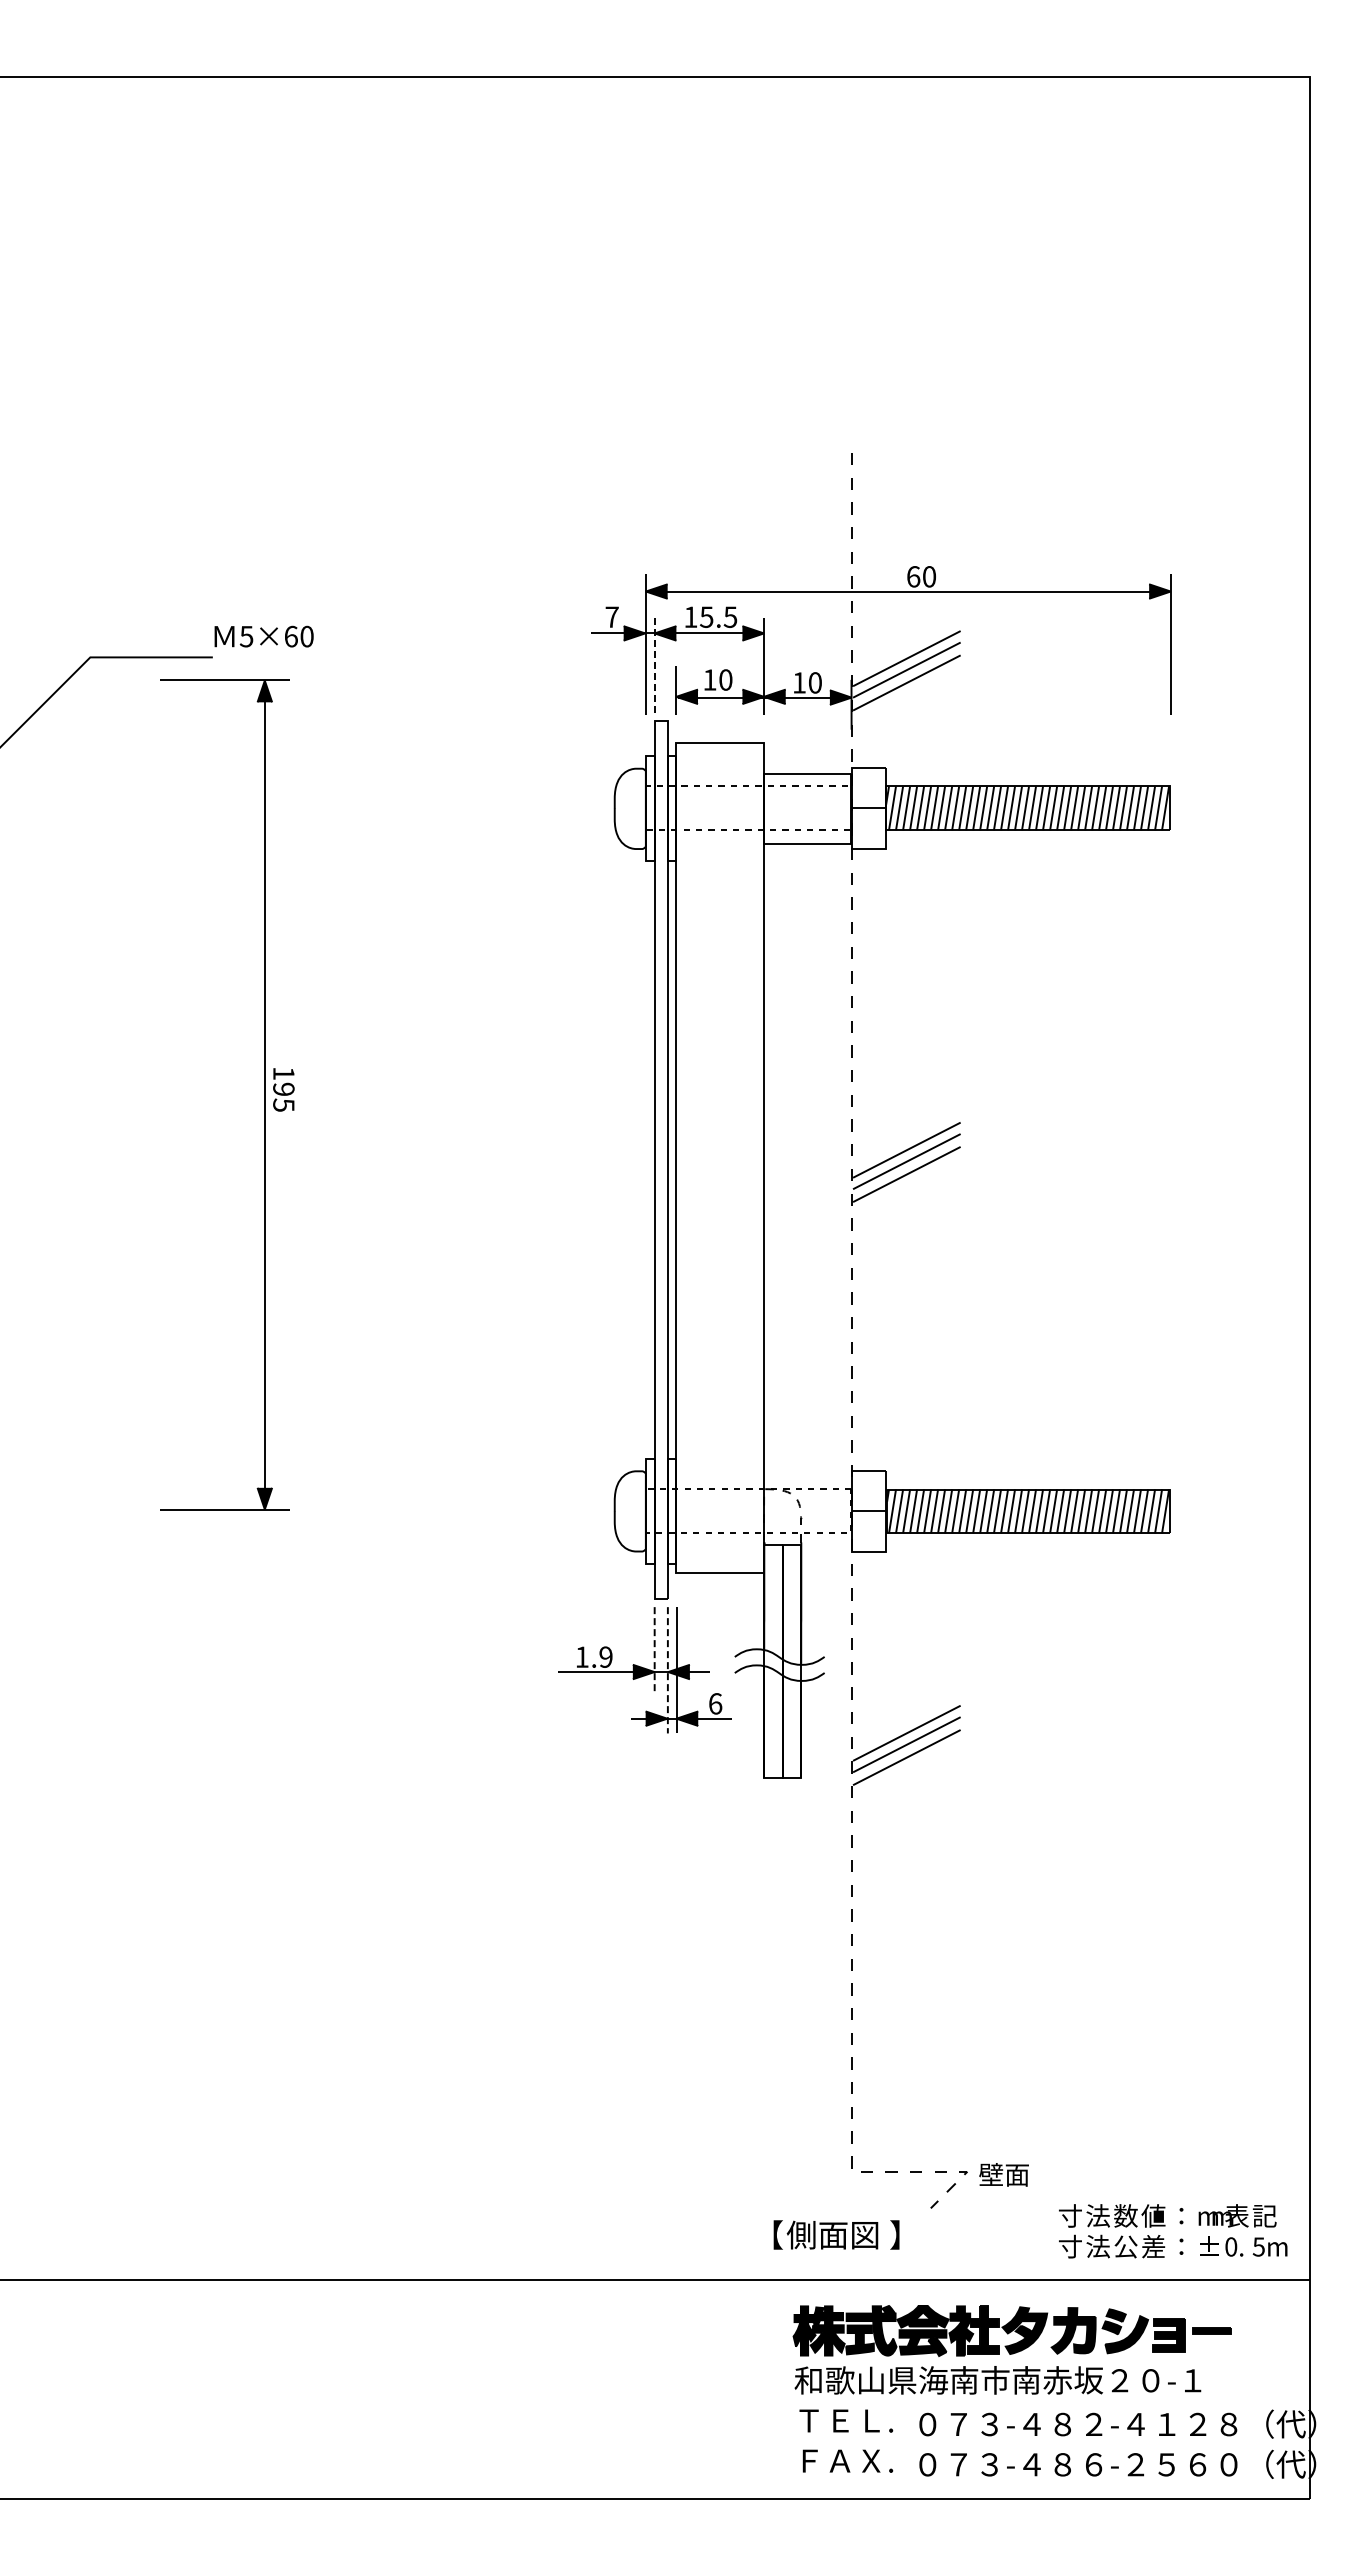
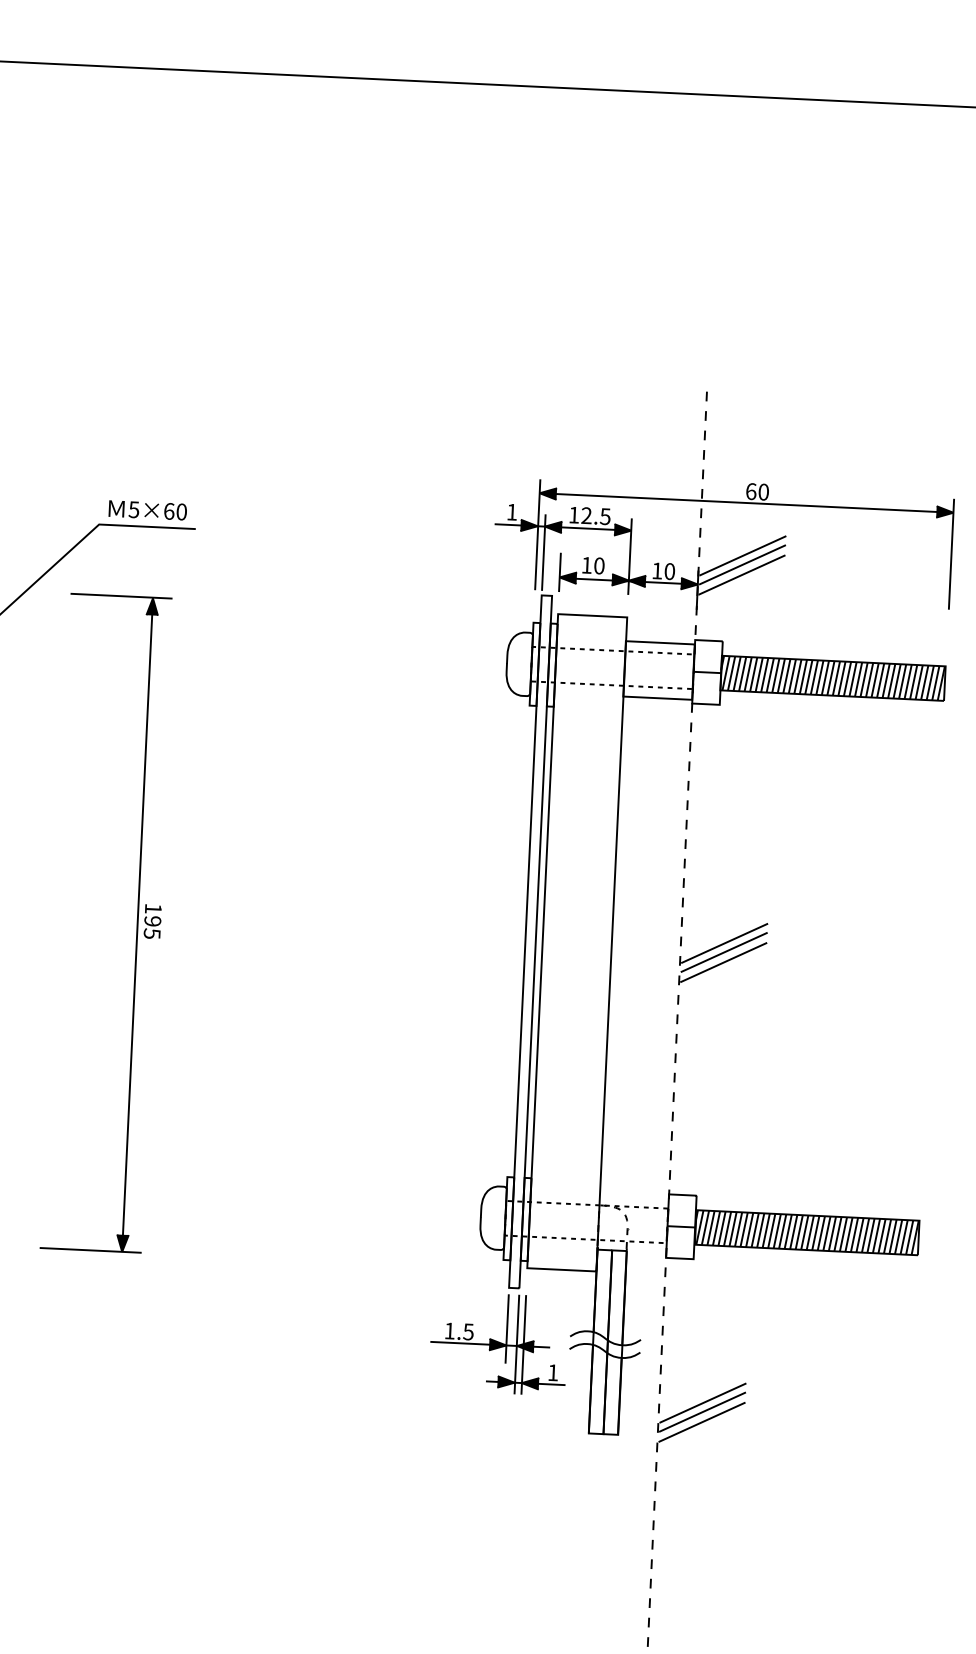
text: (611, 616) -> (511, 511), 7 -> 1
text: (706, 617) -> (586, 515), 15.5 -> 12.5
text: (263, 636) -> (147, 510), moved
line: (654, 666) -> (543, 552), dashed -> solid
part: (264, 1094) -> (137, 924), moved
line: (654, 1651) -> (507, 1329), dashed -> solid
text: (605, 1656) -> (468, 1331), 1.9 -> 1.5
line: (667, 1670) -> (516, 1344), dashed -> solid
text: (715, 1703) -> (553, 1372), 6 -> 1

